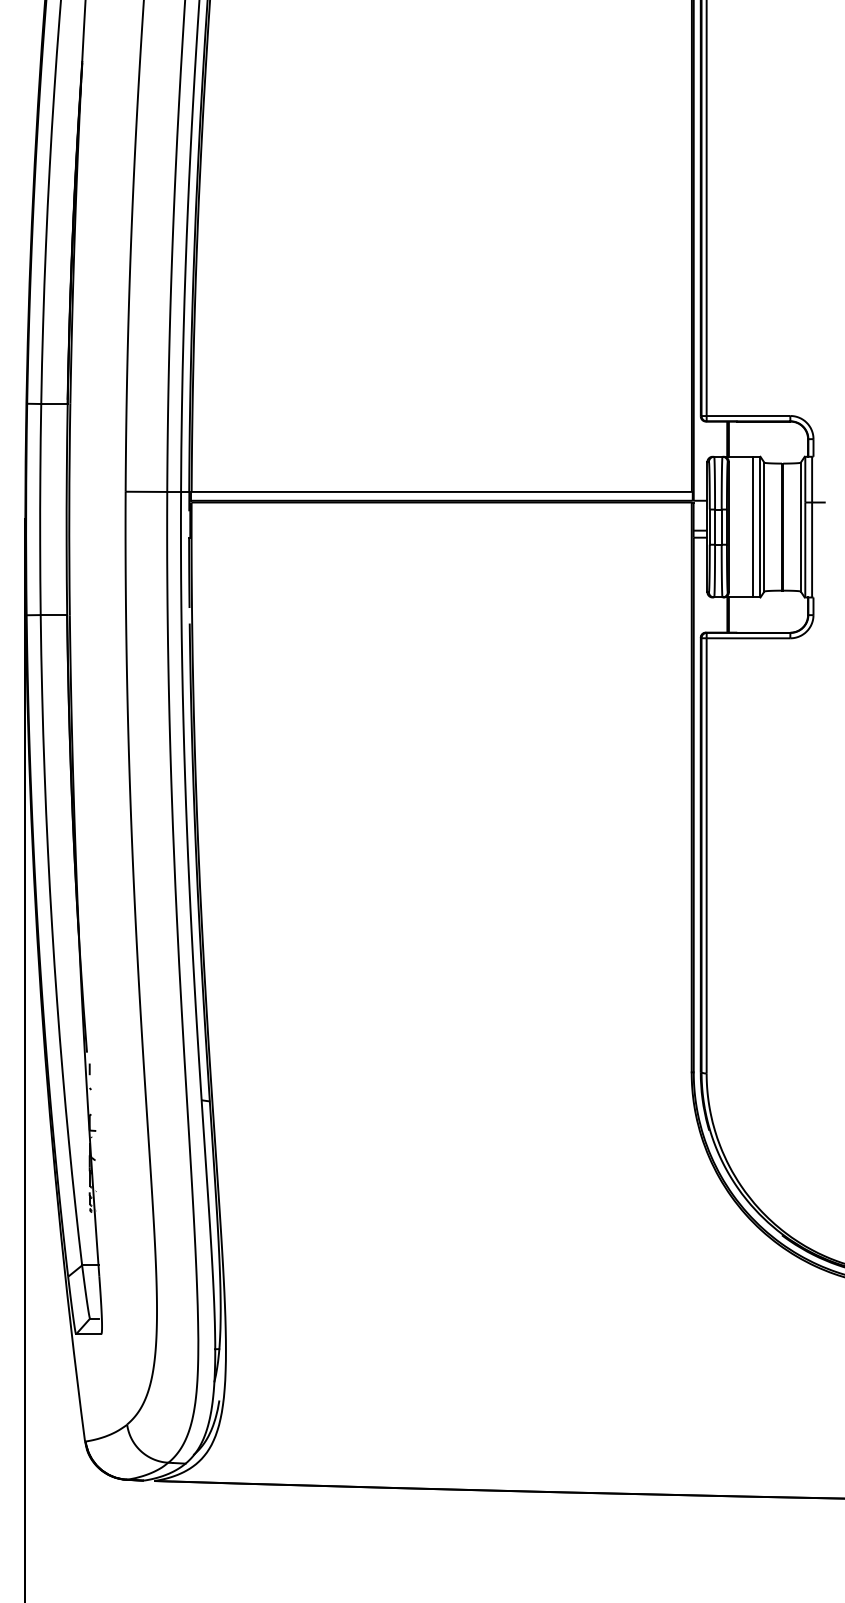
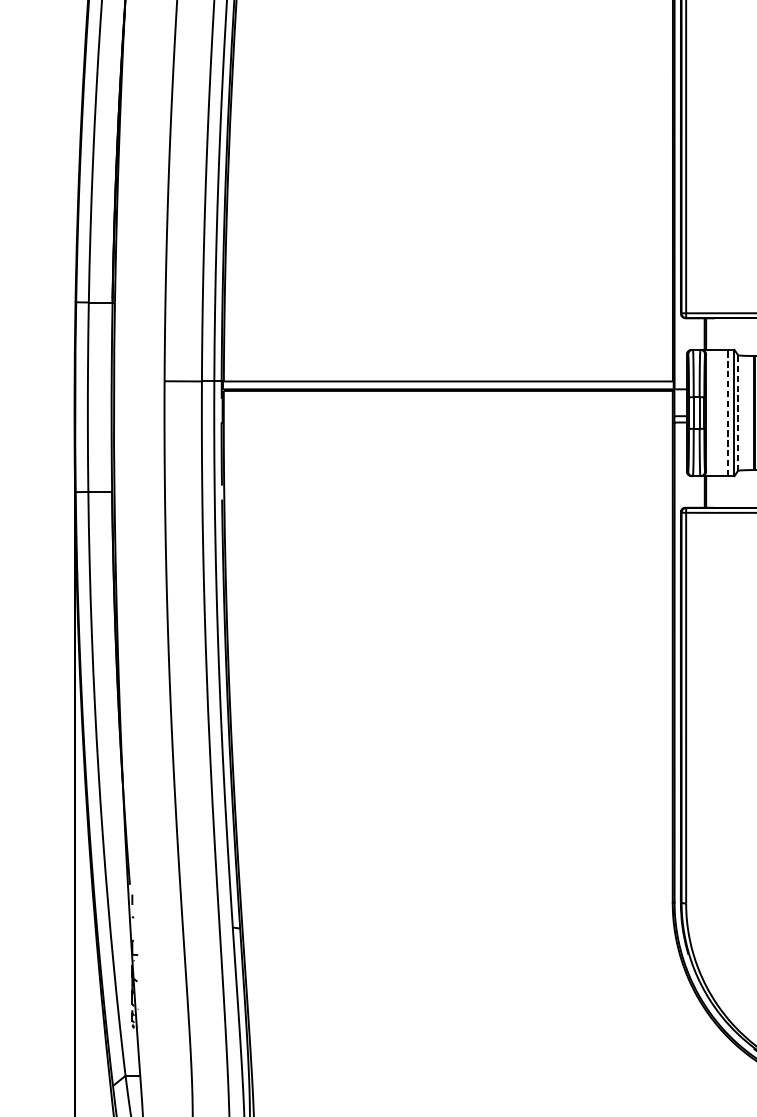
line: (752, 526) -> (727, 412), solid -> dashed
line: (764, 526) -> (738, 412), solid -> dashed

